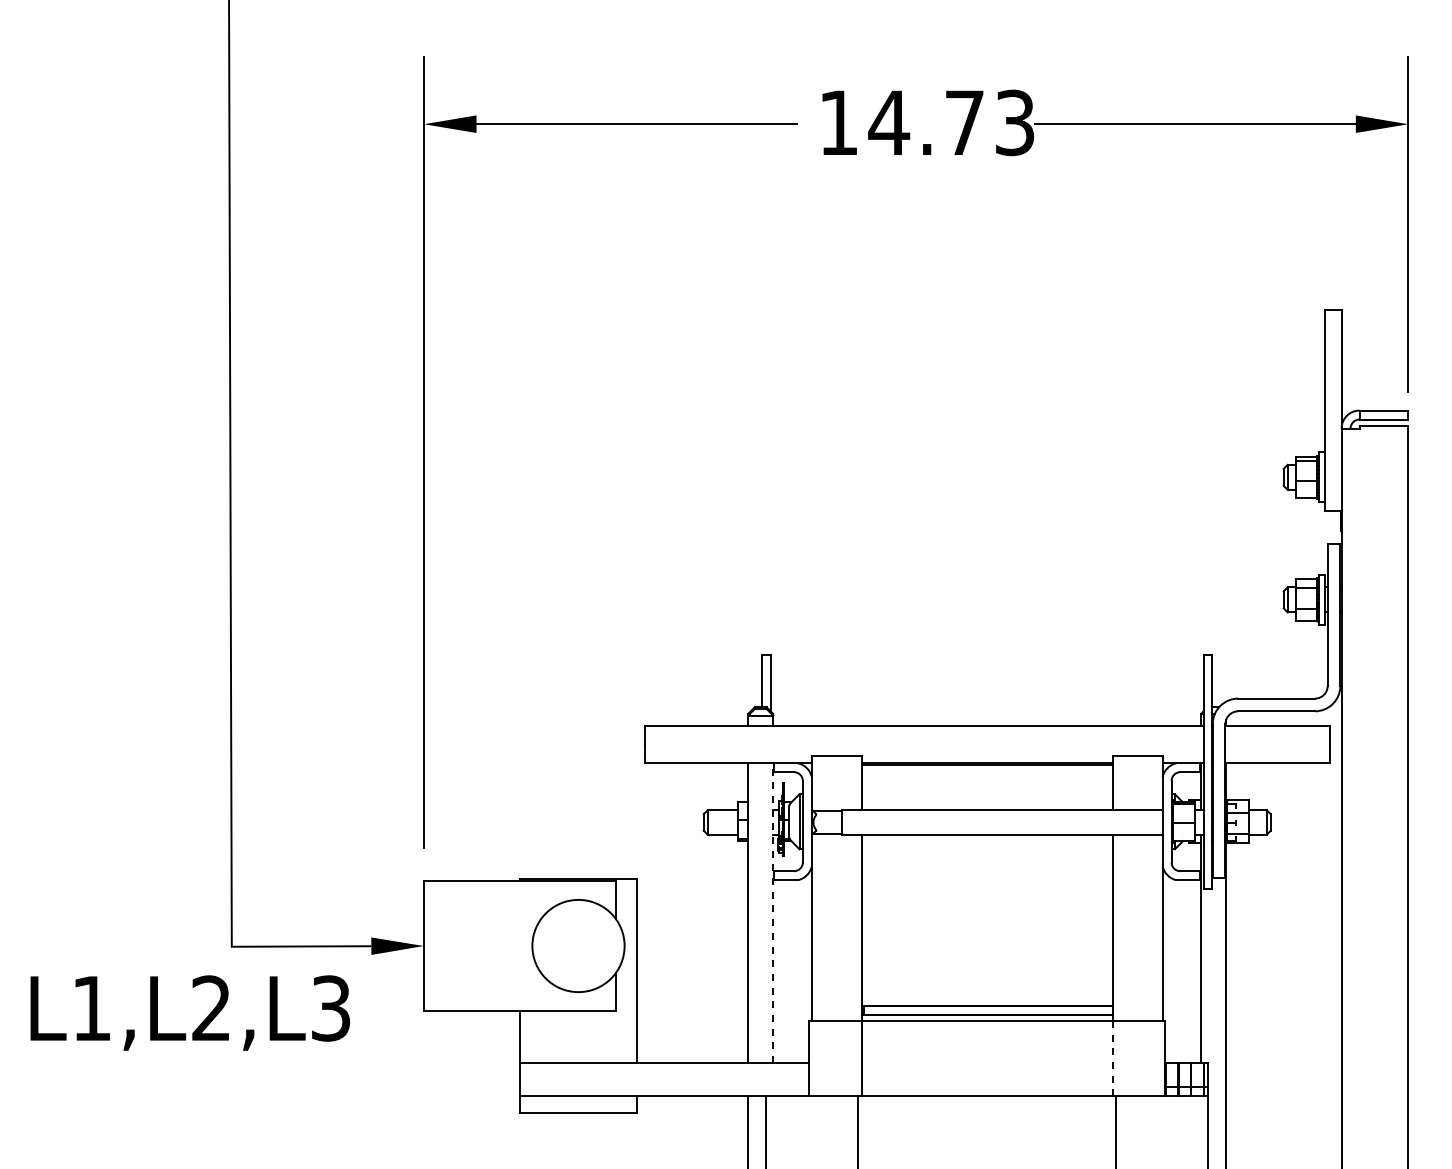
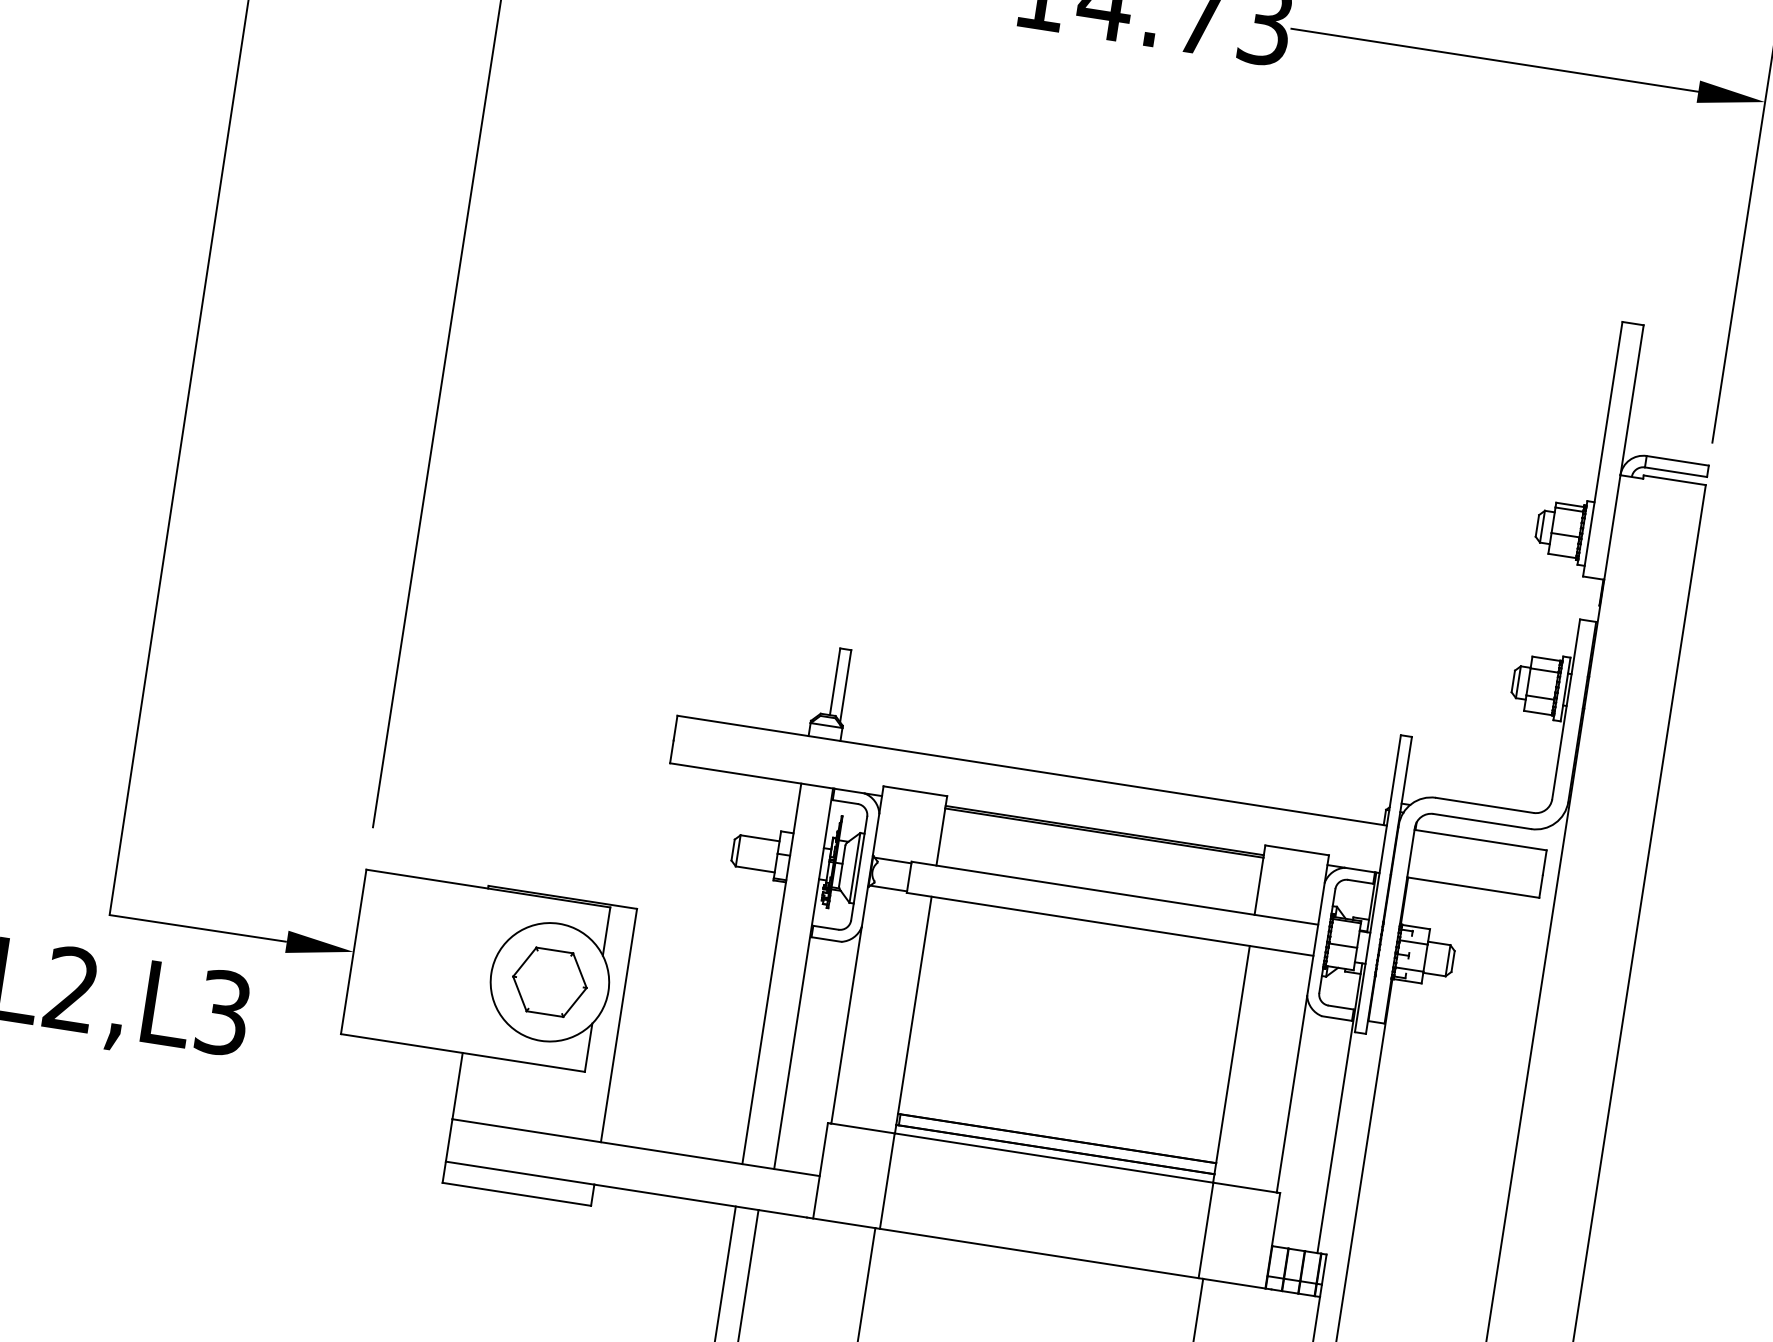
line: (773, 913) -> (803, 979), dashed -> solid
part: (578, 945) -> (550, 981), added
line: (1112, 1058) -> (1205, 1230), dashed -> solid

